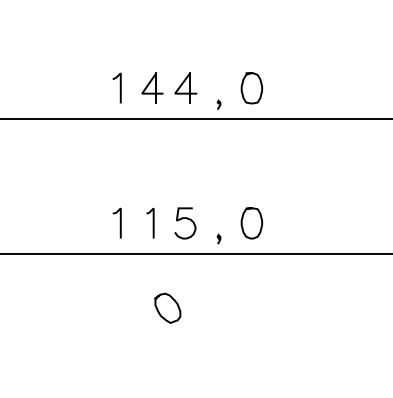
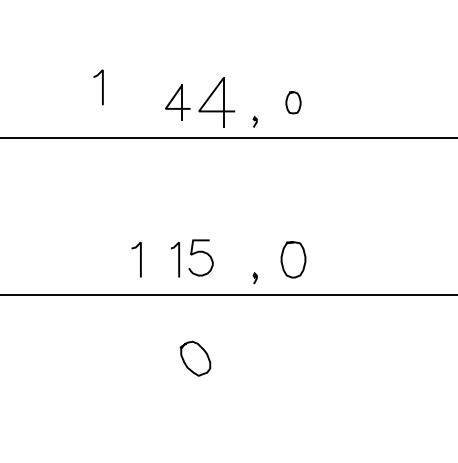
curve: (120, 88) -> (102, 87), moved
part: (185, 88) -> (216, 102), size x1.4
part: (251, 88) -> (293, 102), size x0.6
curve: (184, 218) -> (200, 252), moved

